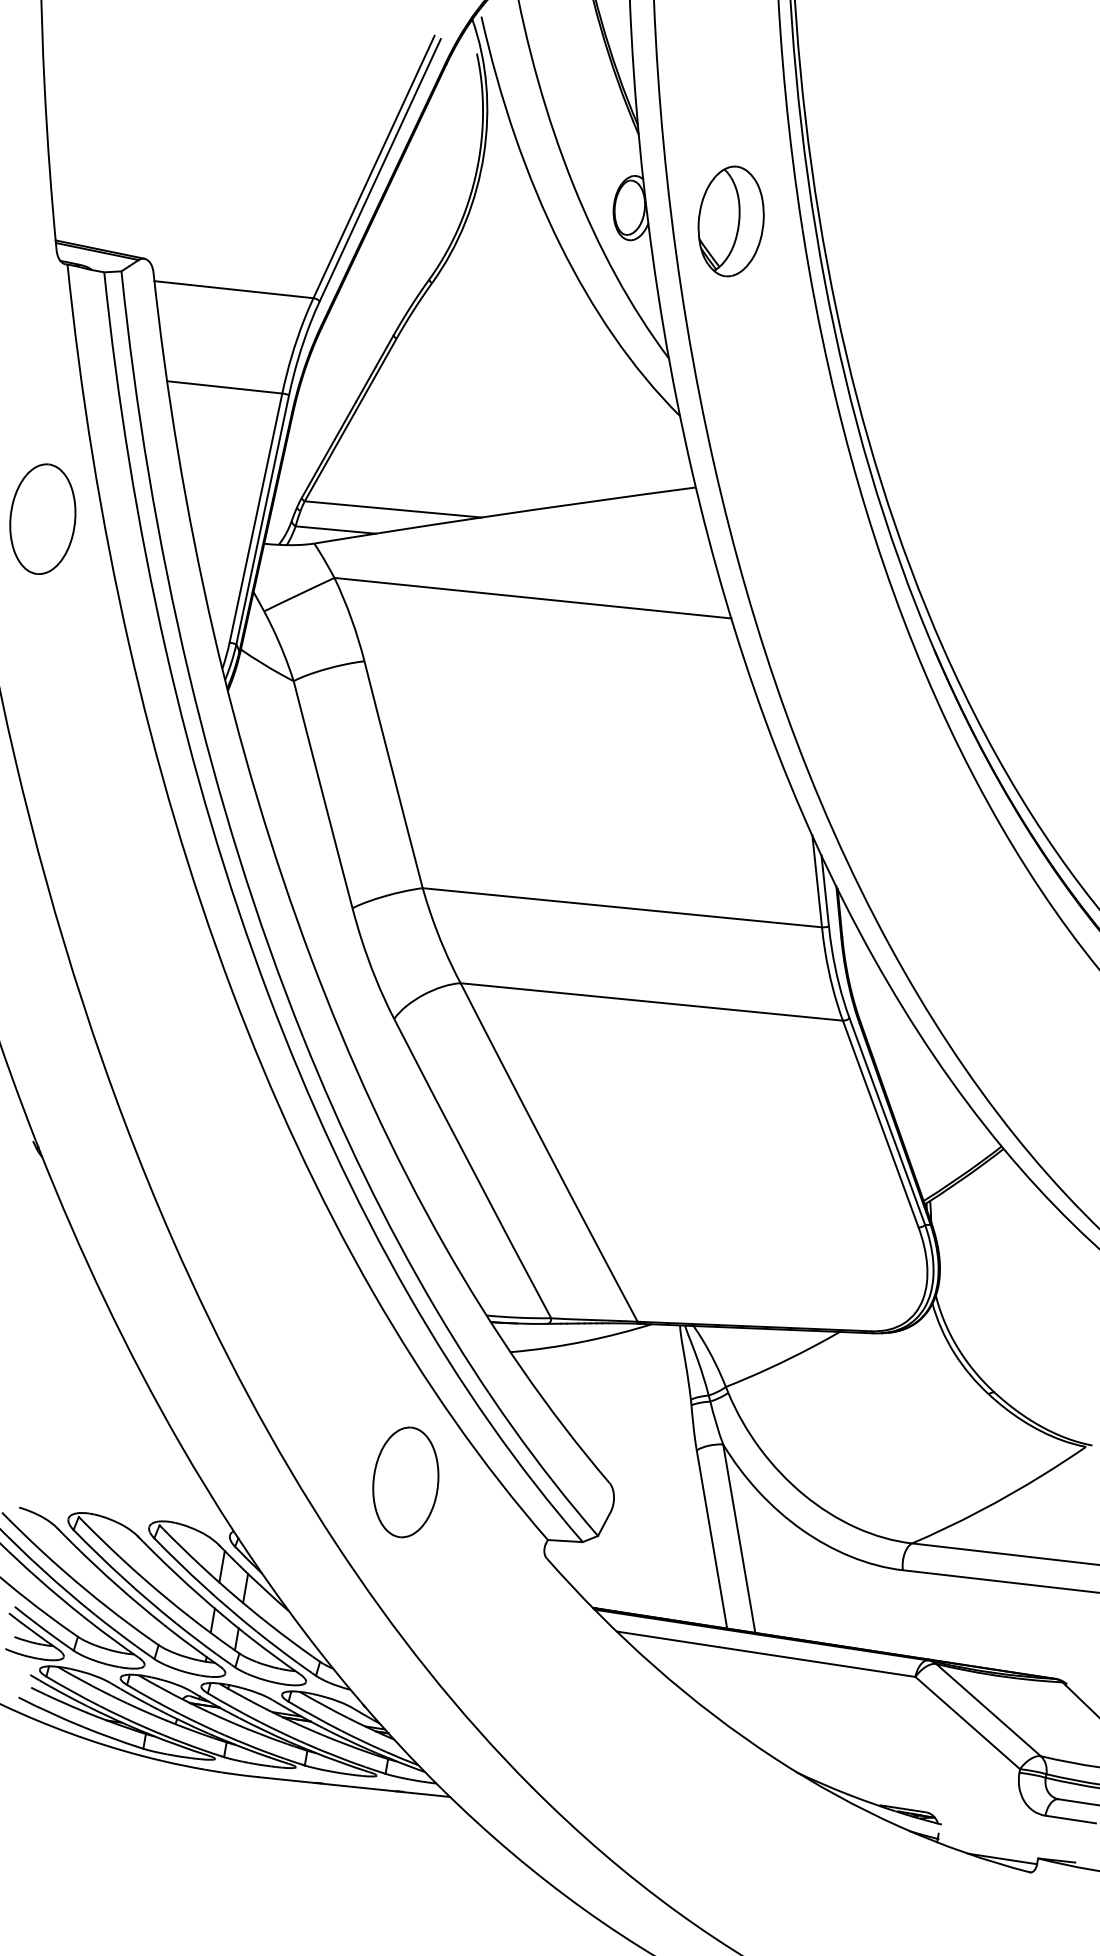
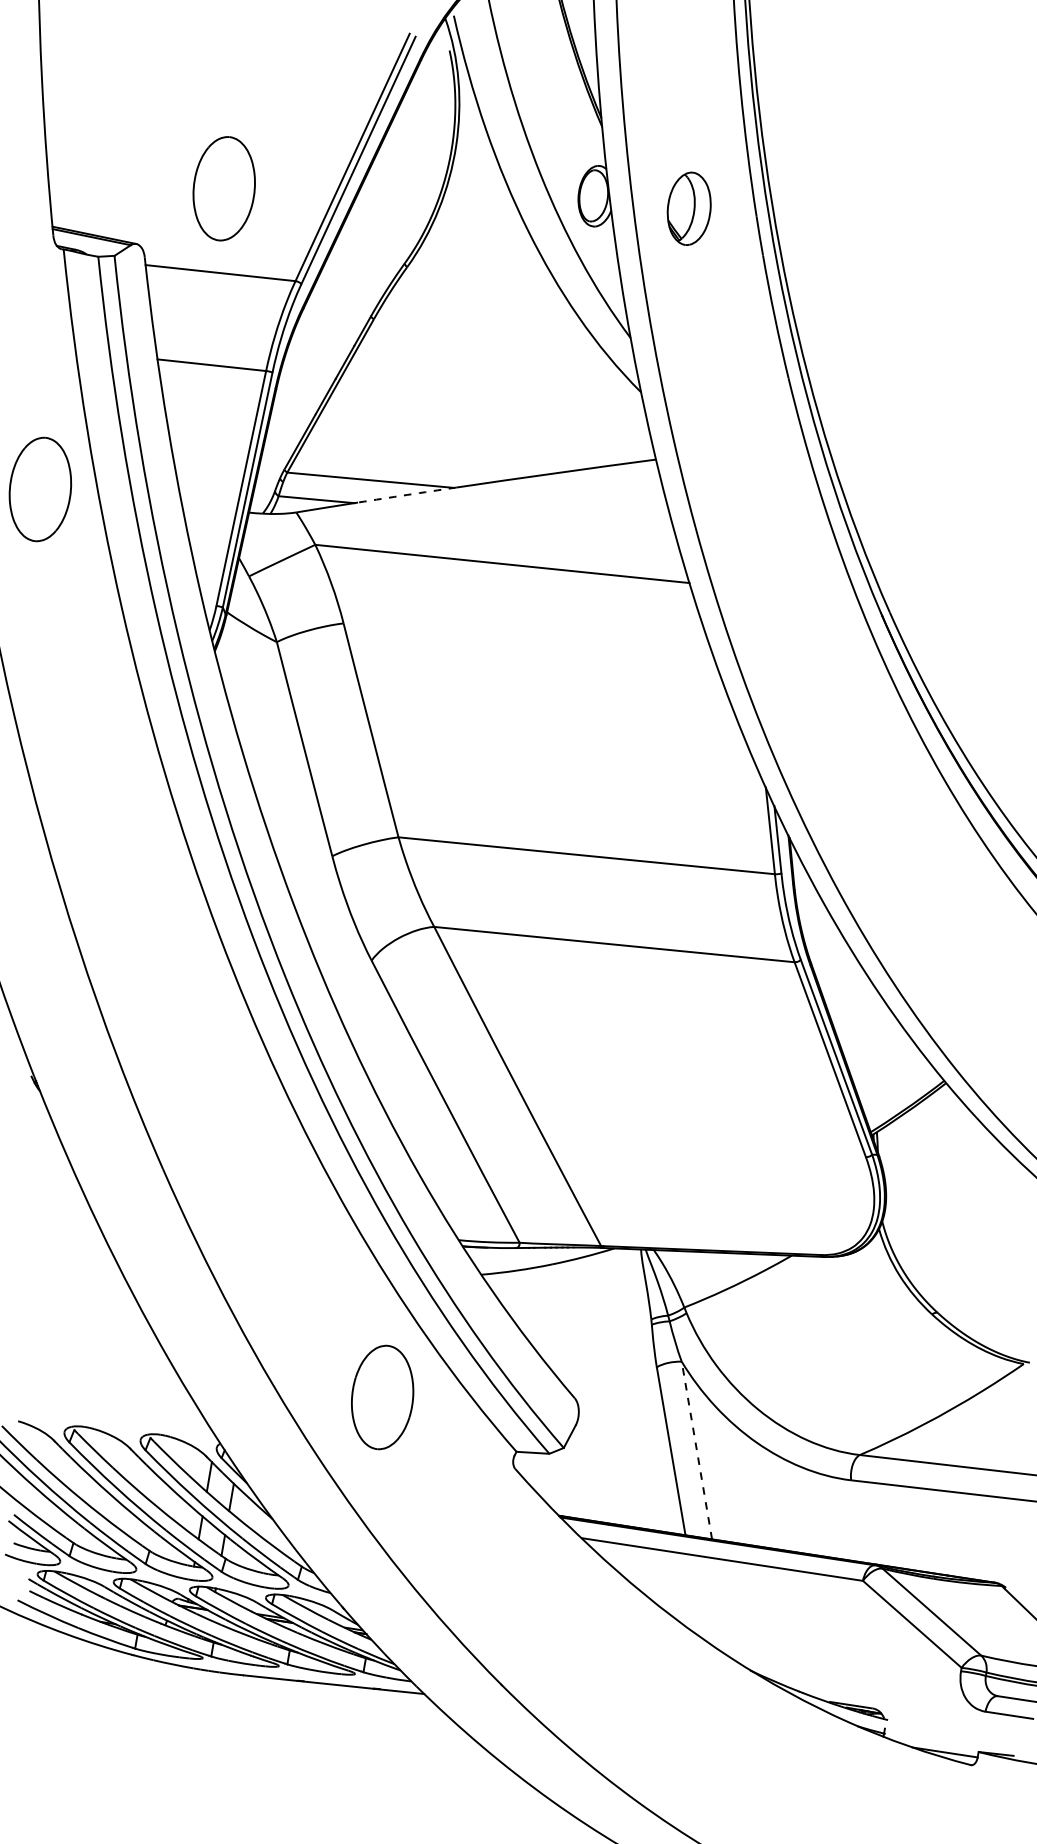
part: (237, 199) -> (223, 188), added
part: (730, 221) -> (688, 208), size x0.7
arc: (431, 525) -> (406, 495), solid -> dashed
line: (739, 1538) -> (697, 1450), solid -> dashed

